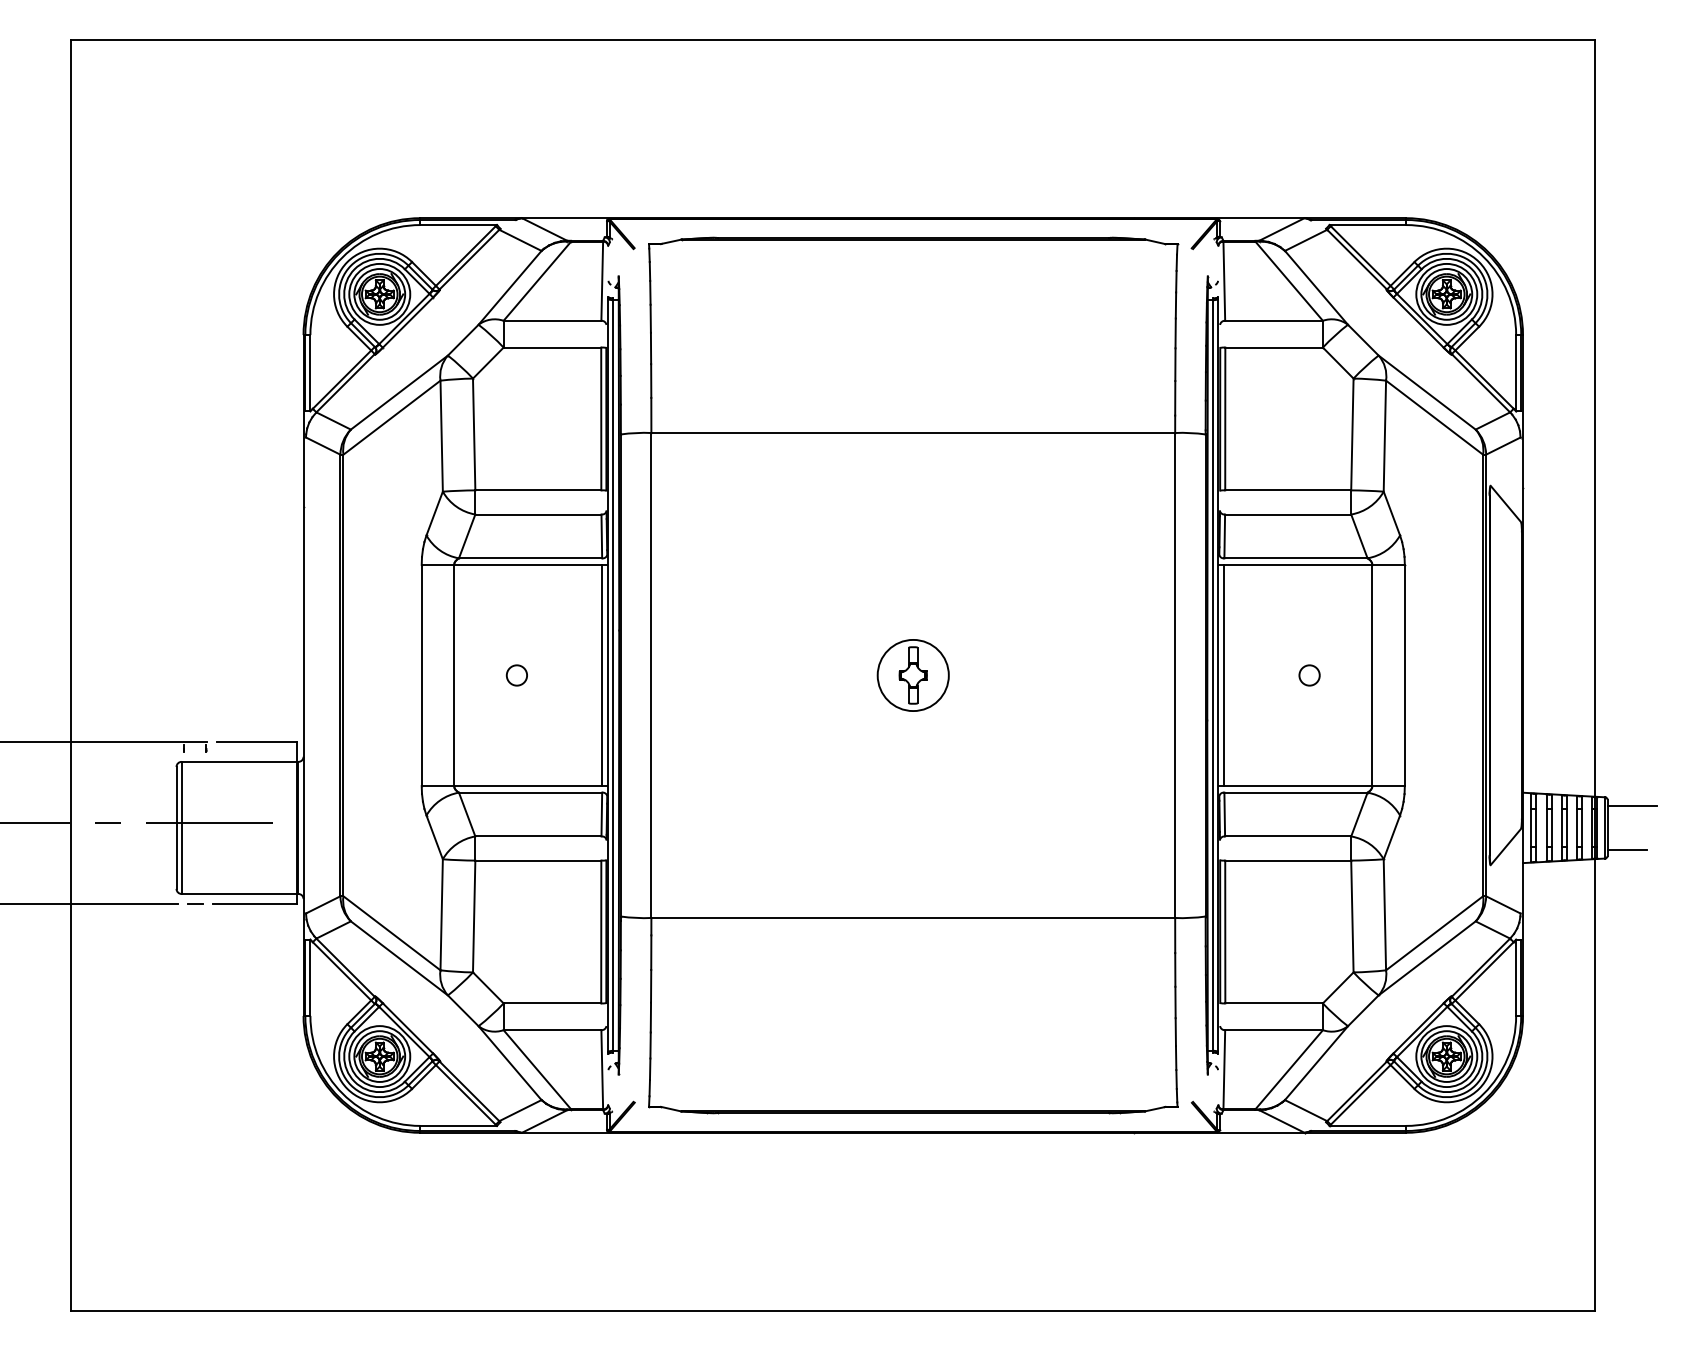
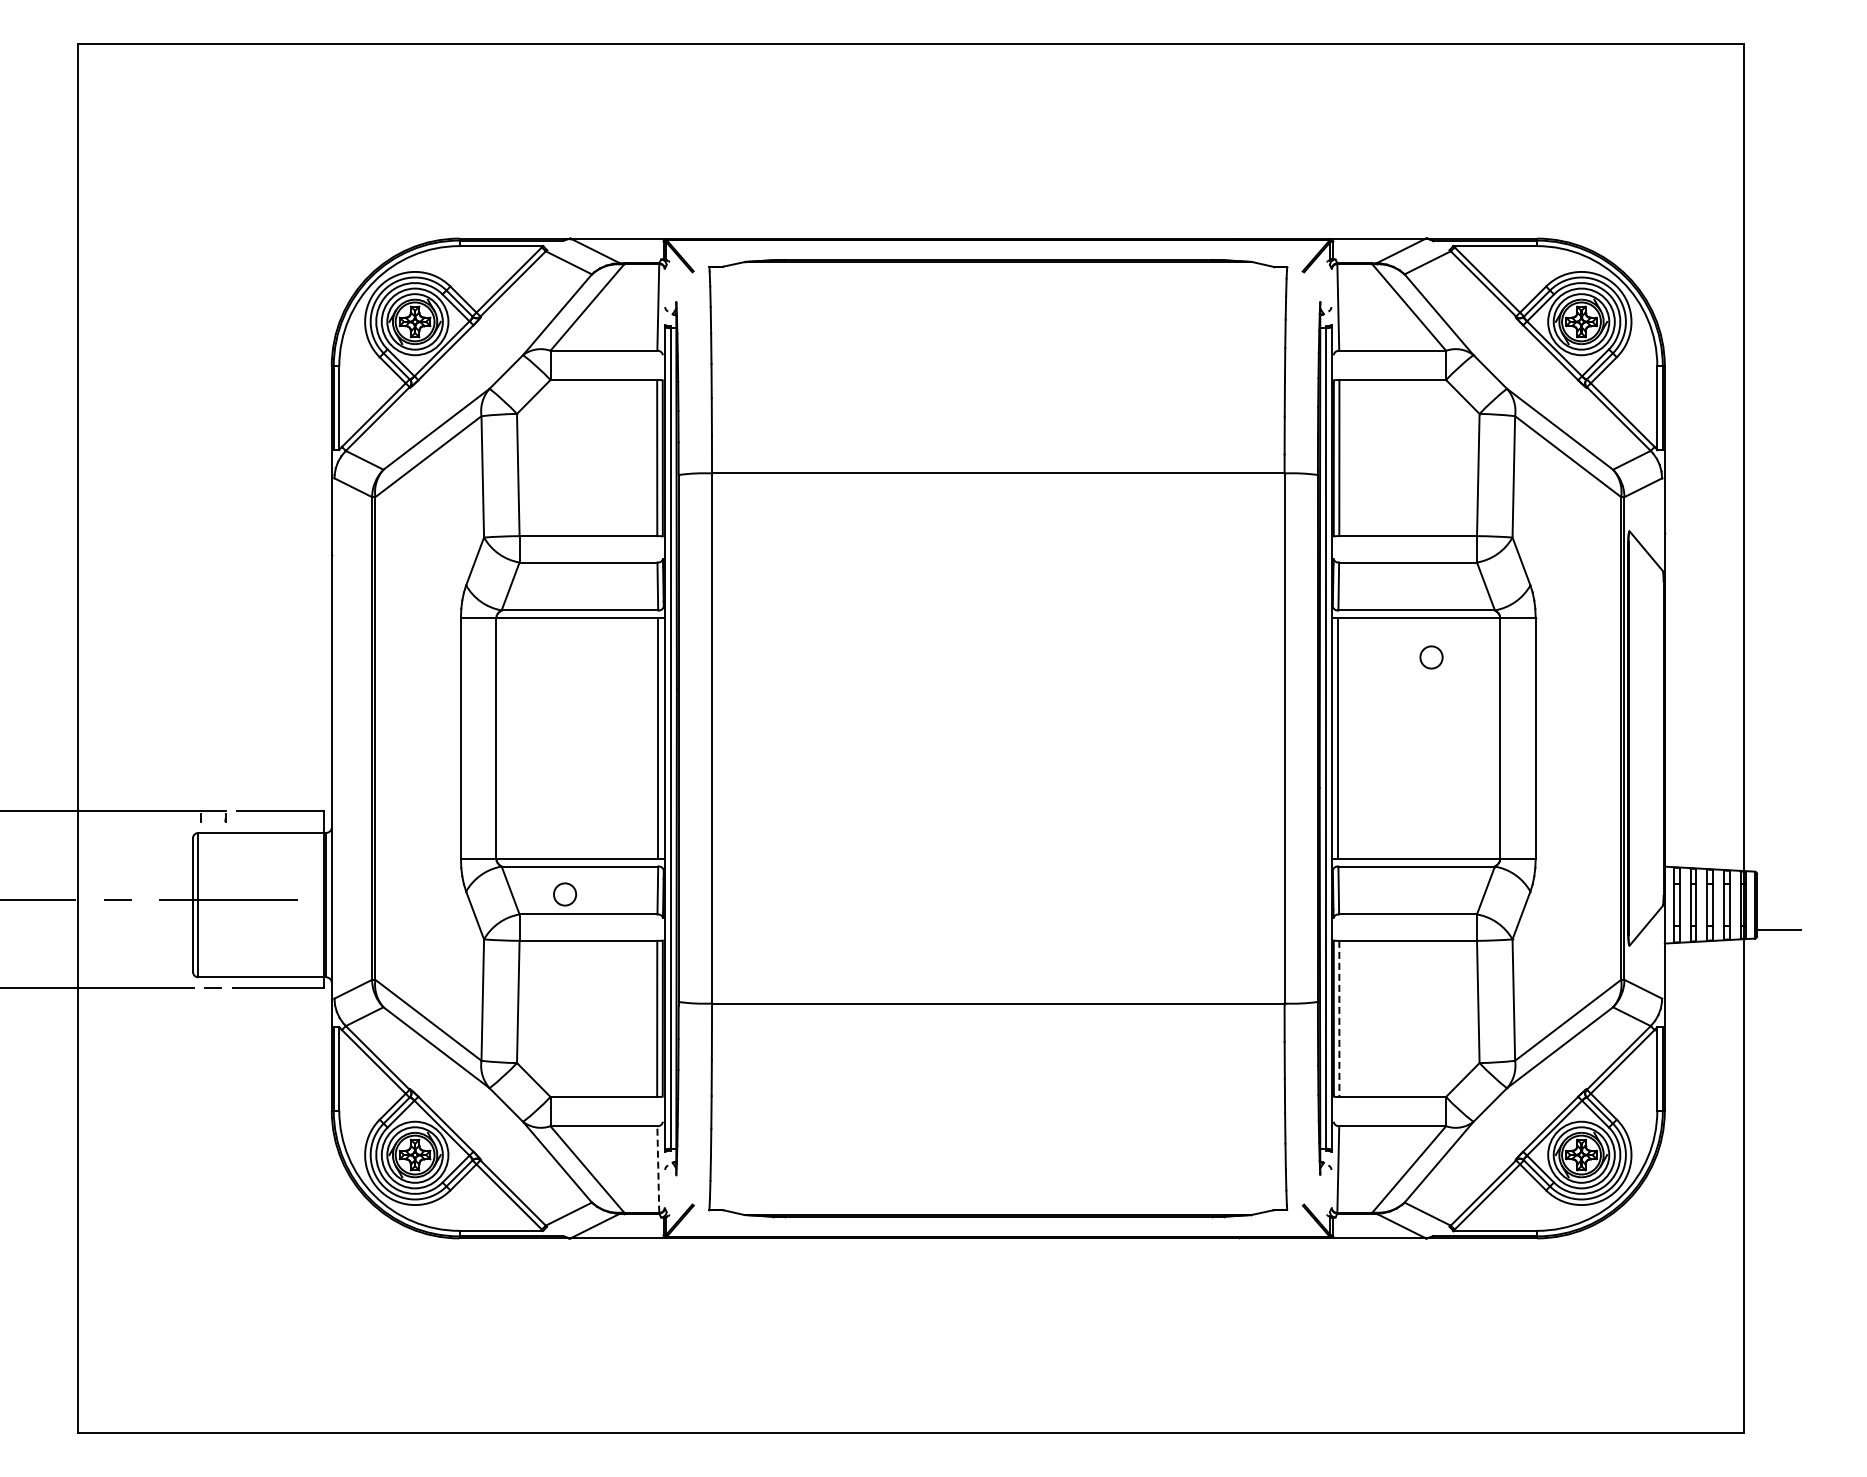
circle: (517, 675) -> (565, 894), moved
part: (913, 675) -> (998, 738), removed
circle: (1309, 675) -> (1431, 657), moved
line: (1631, 805) -> (1783, 880), removed
line: (1225, 932) -> (1339, 1019), solid -> dashed
line: (602, 1068) -> (658, 1168), solid -> dashed

